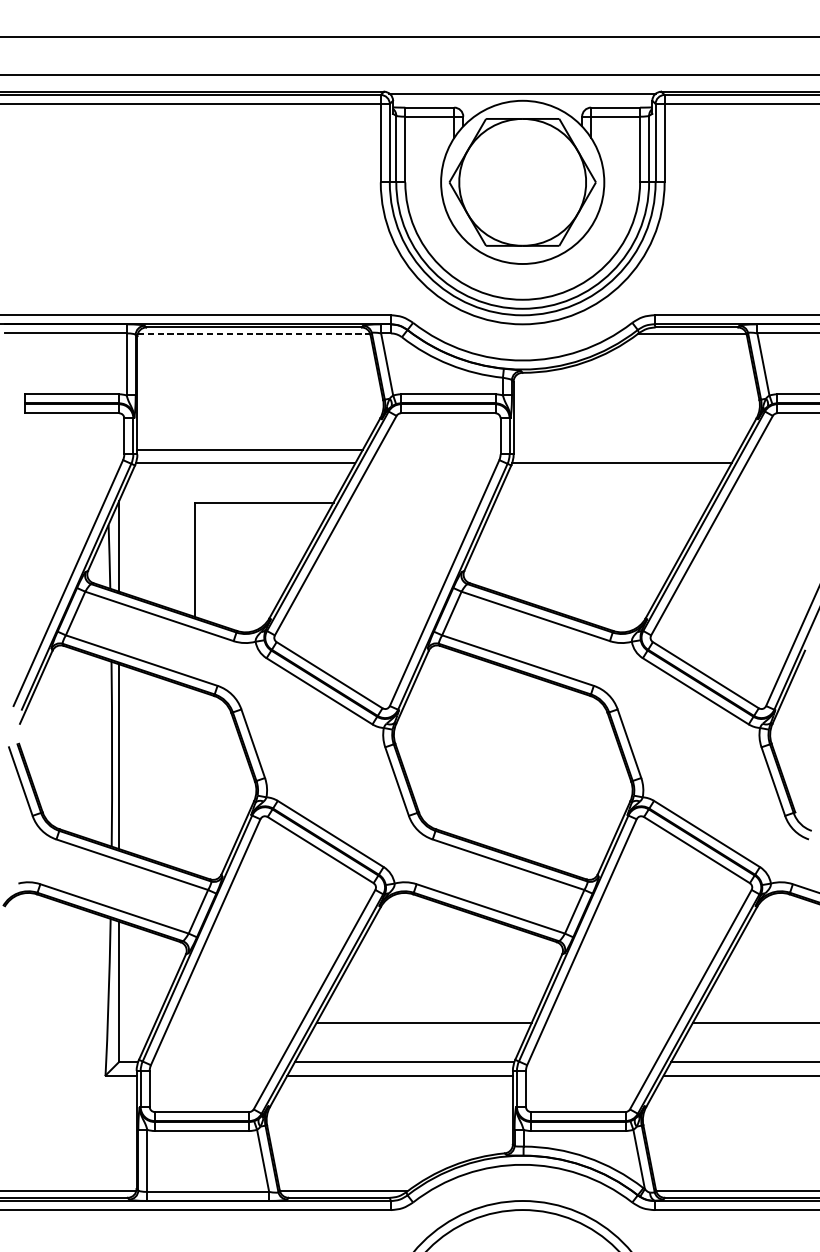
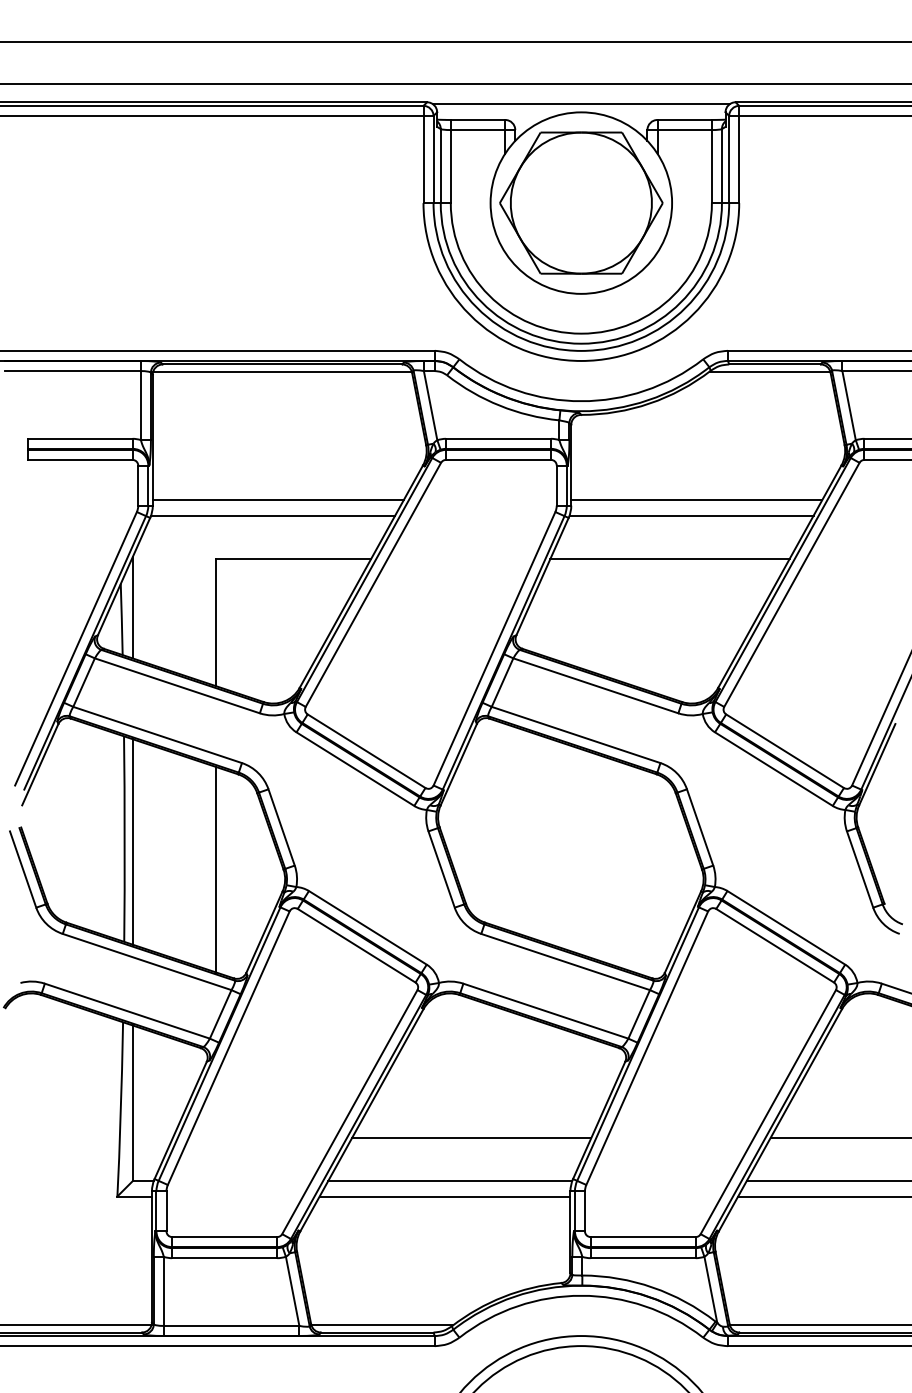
line: (254, 333) -> (283, 371), dashed -> solid
line: (626, 449) -> (696, 500), added
line: (601, 502) -> (669, 559), added
line: (194, 781) -> (216, 869), added

